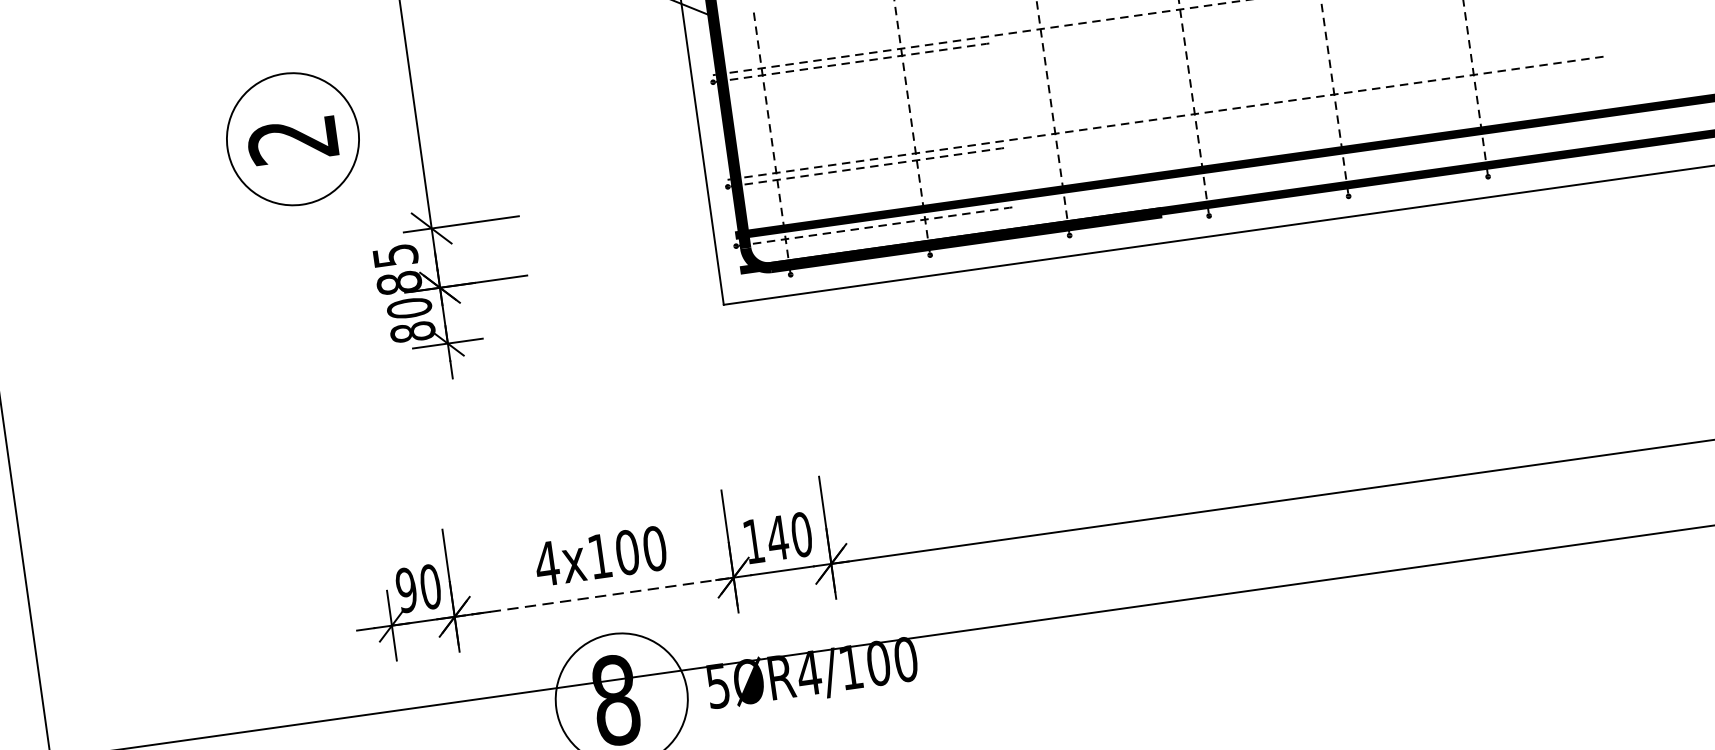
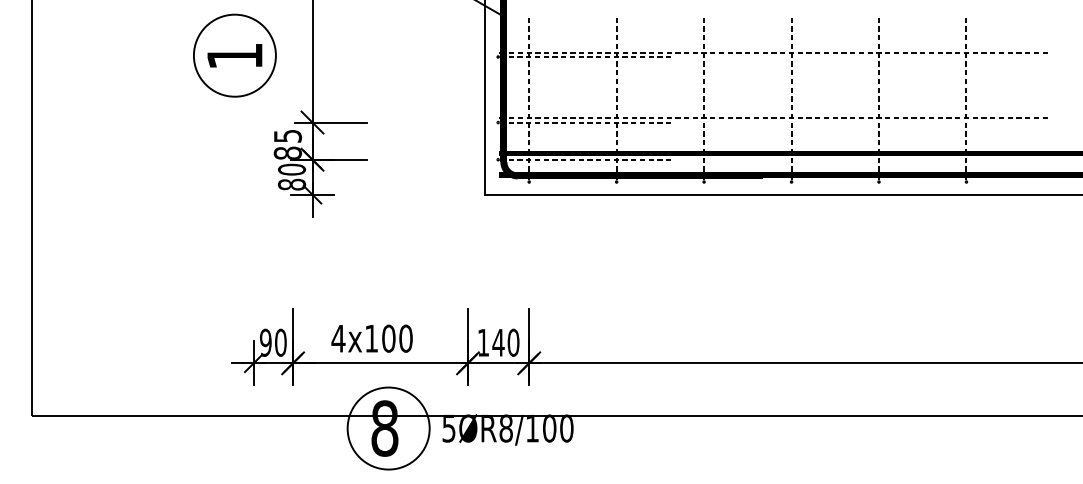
text: (292, 140) -> (234, 56), 2 -> 1
text: (599, 556) -> (371, 338), moved
line: (595, 597) -> (381, 363), dashed -> solid
text: (809, 672) -> (506, 428), 5ØR4/100 -> 5ØR8/100

